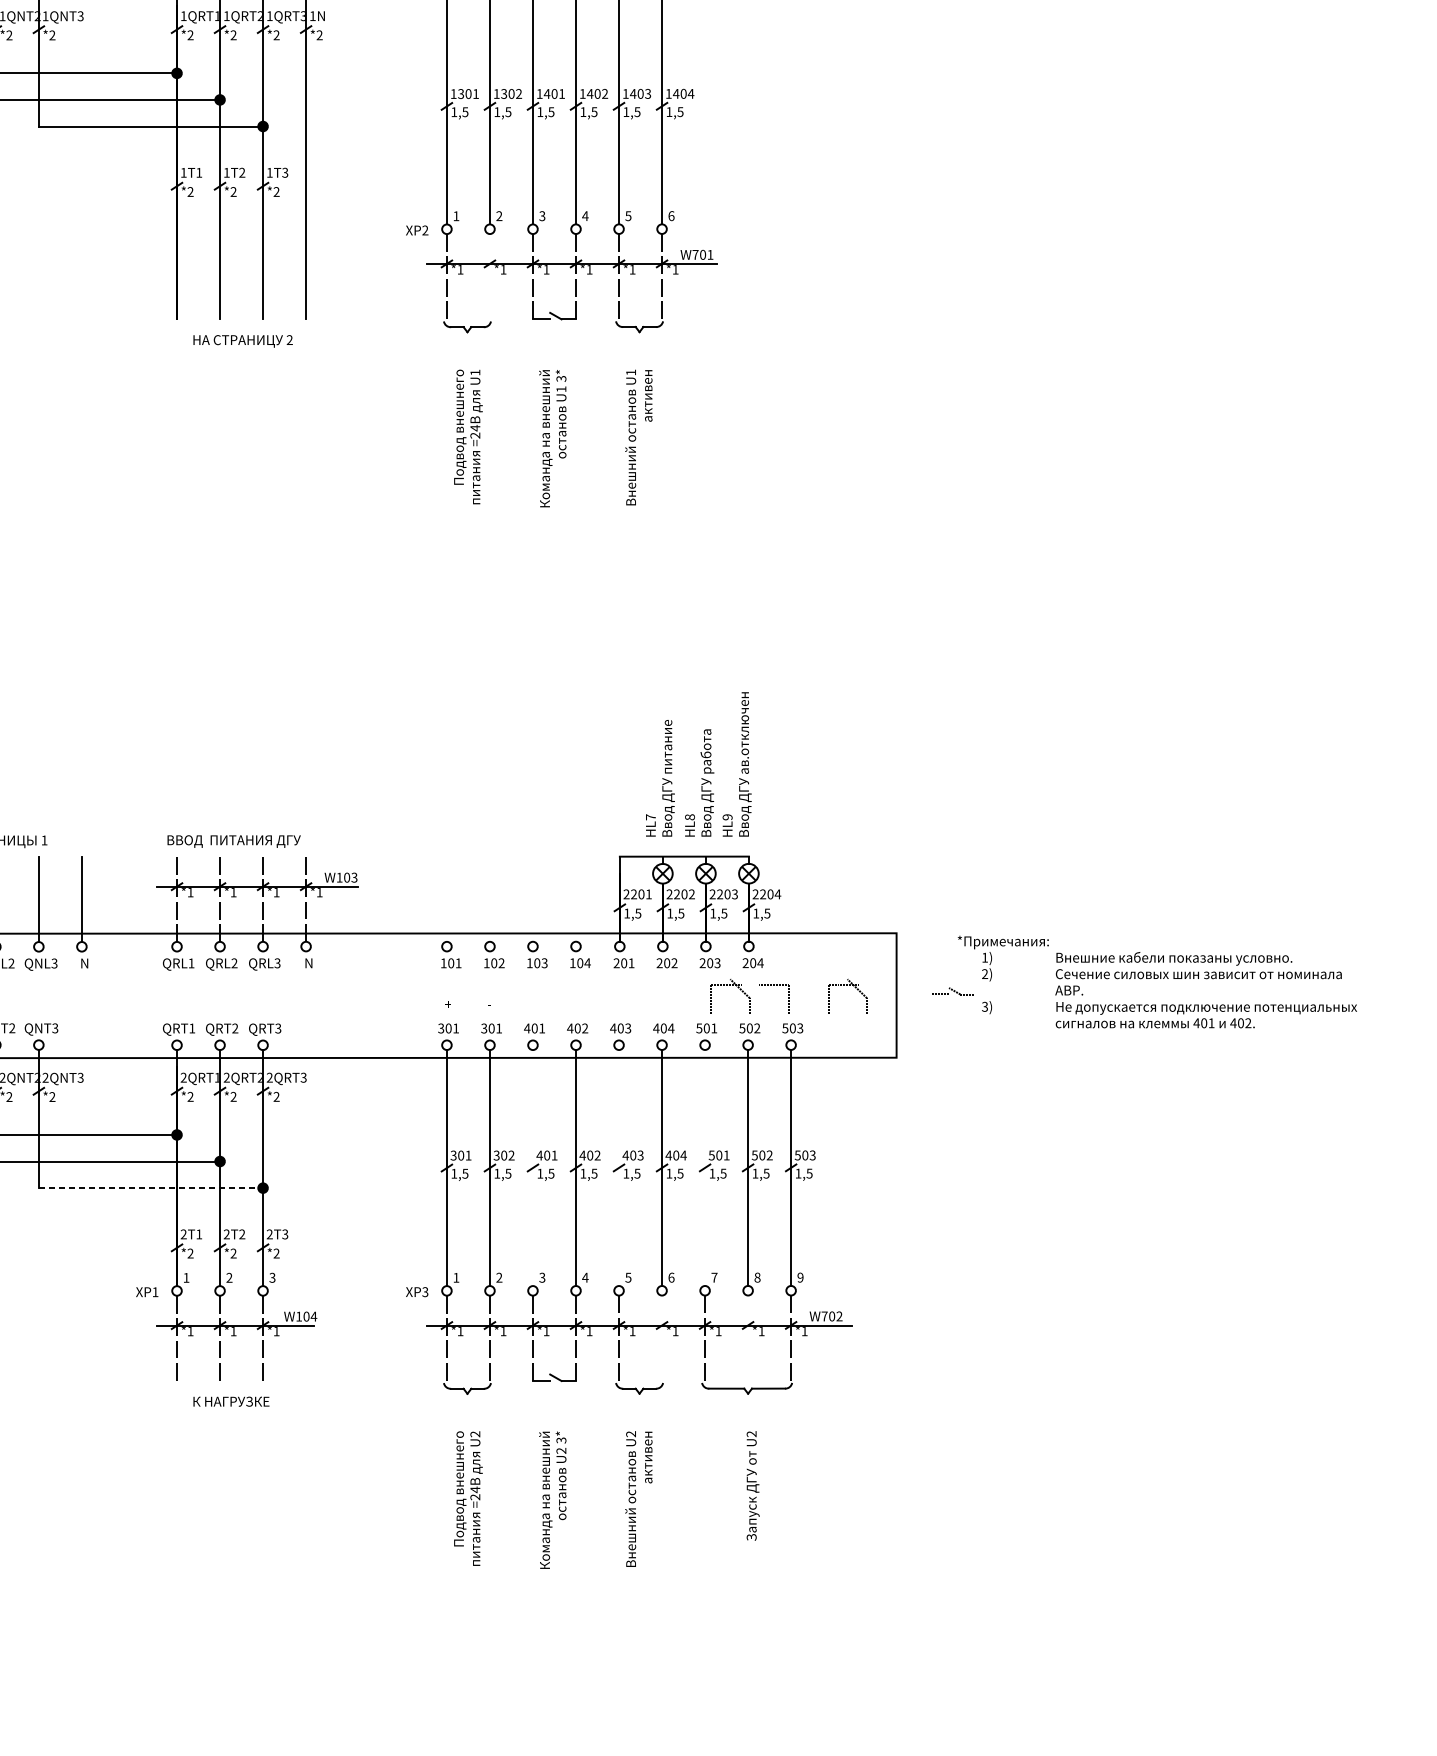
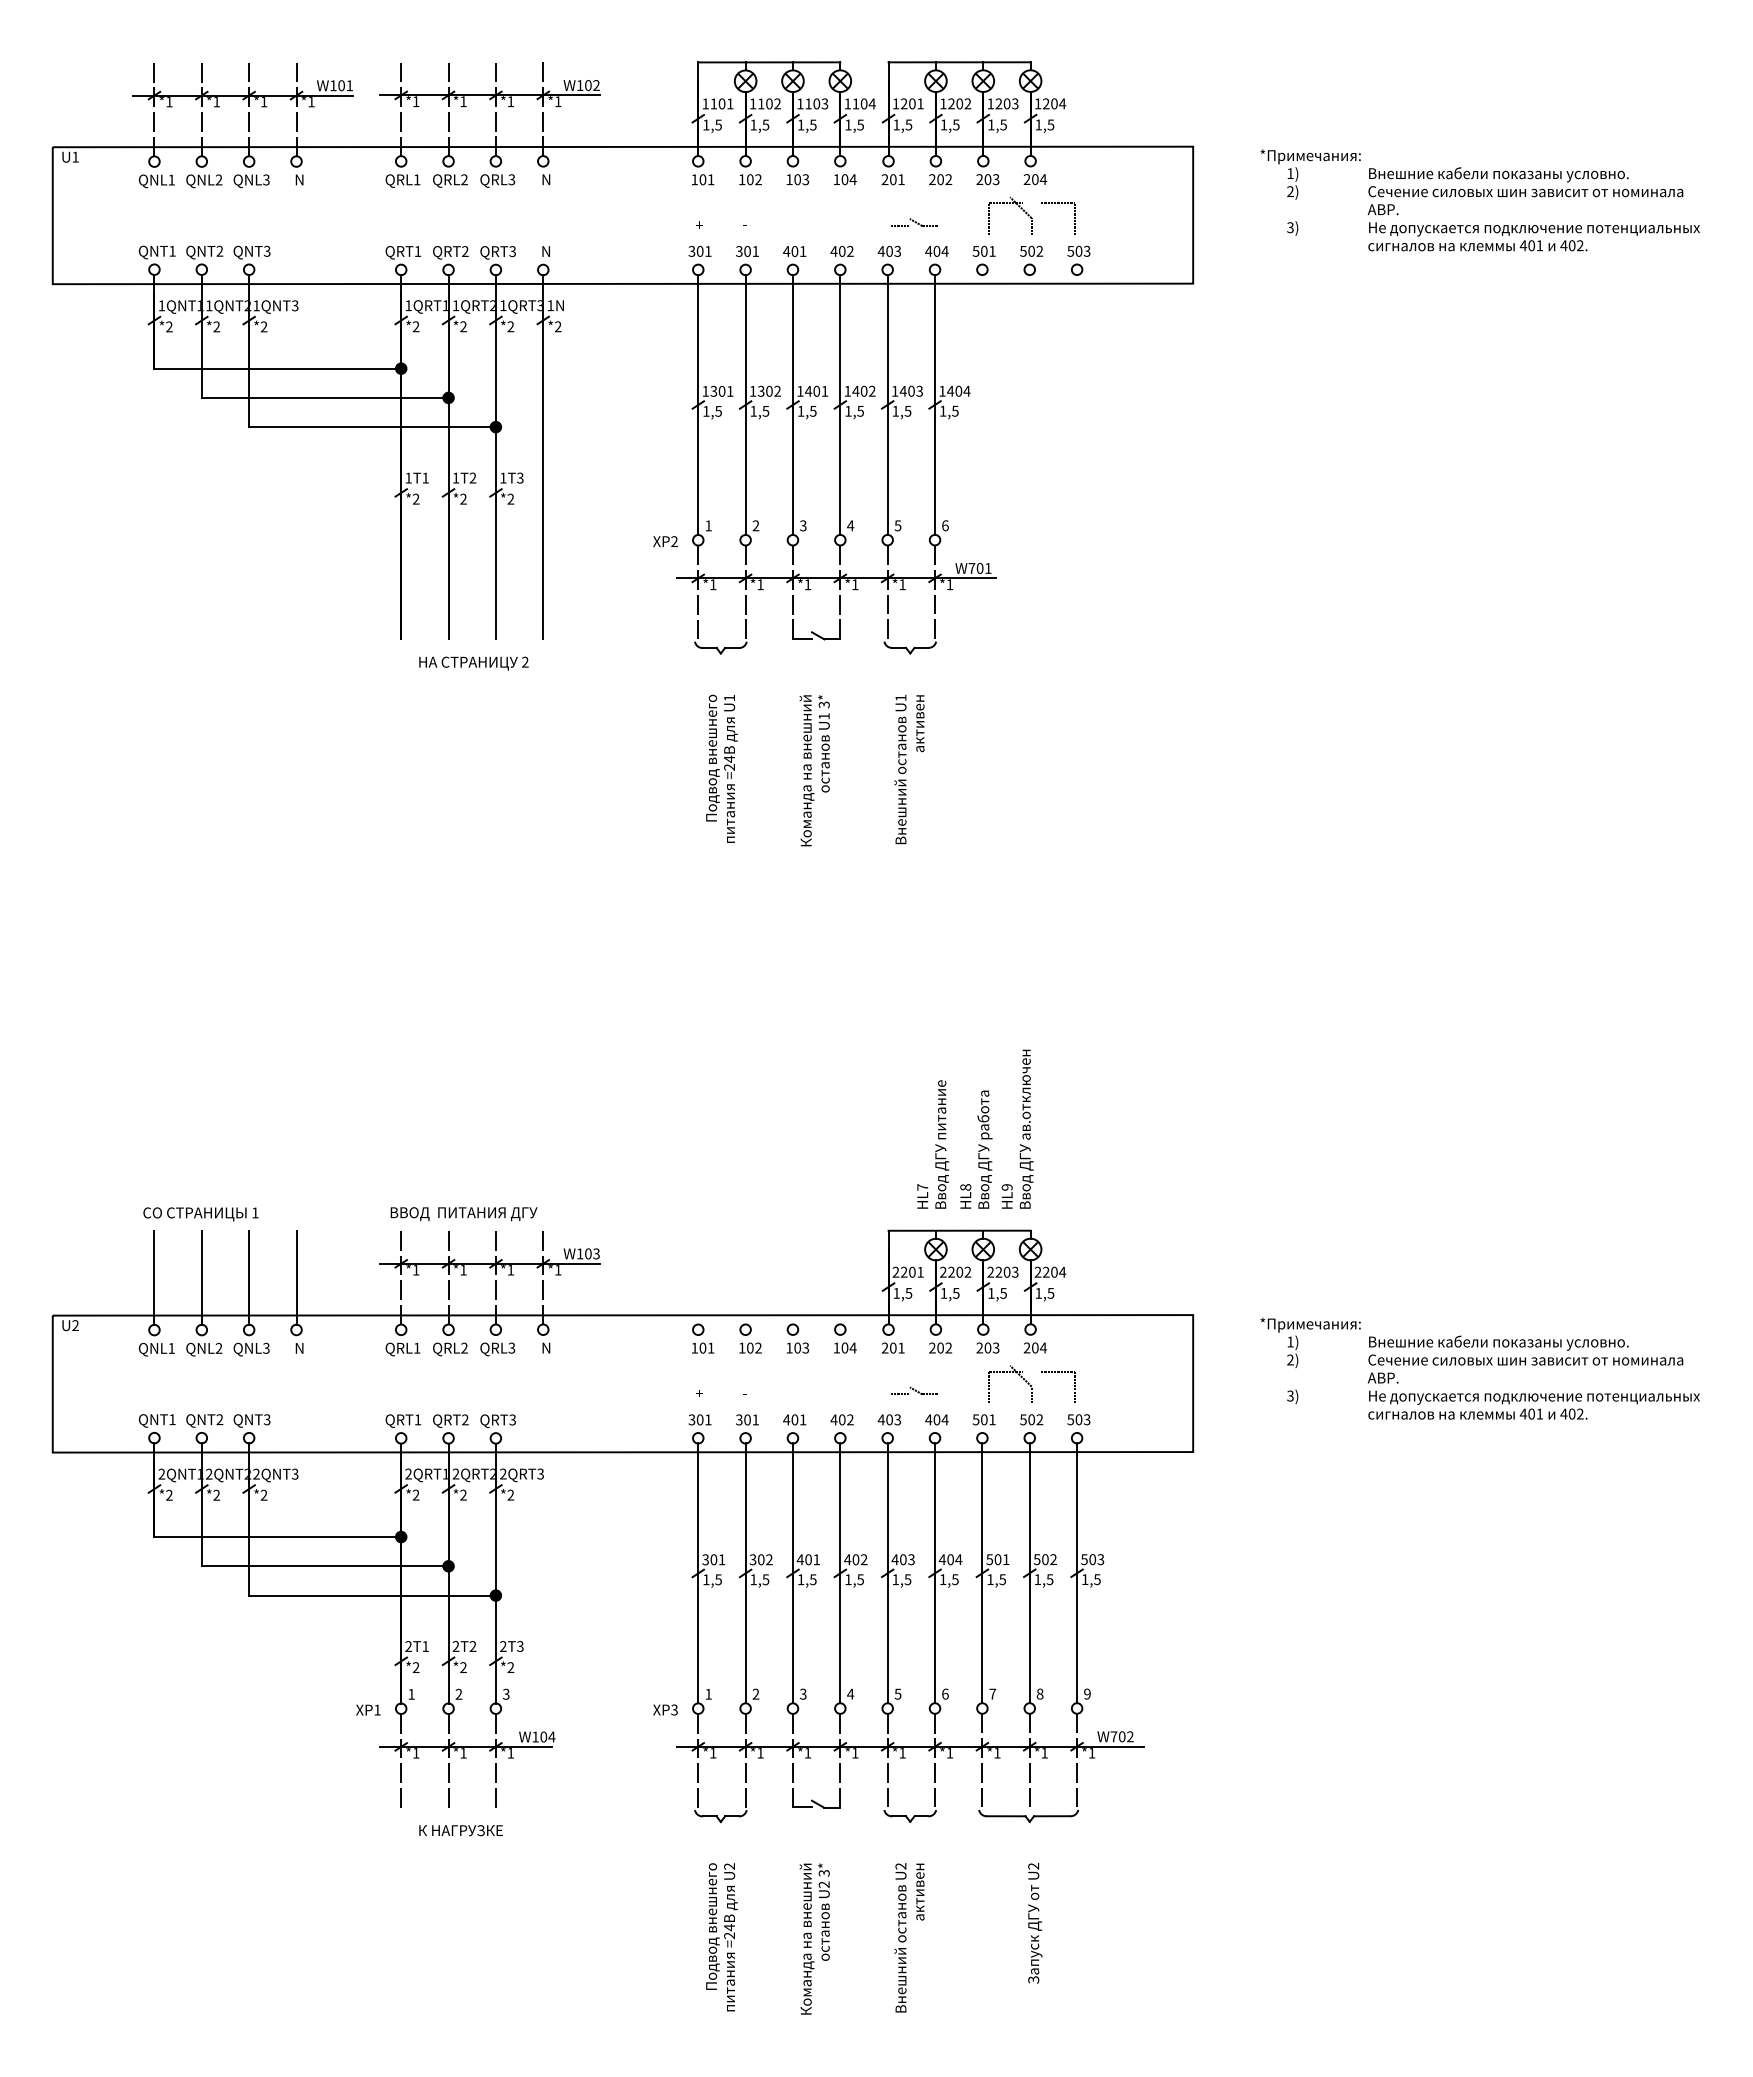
line: (489, 276) -> (745, 592), added
part: (847, 985) -> (1139, 1372), removed
part: (953, 990) -> (914, 1390), moved
line: (532, 1168) -> (792, 1573), added
line: (618, 1168) -> (887, 1573), added
line: (705, 1168) -> (982, 1573), added
line: (151, 1188) -> (373, 1595), dashed -> solid
line: (662, 1337) -> (935, 1760), added
line: (747, 1337) -> (1029, 1760), added

